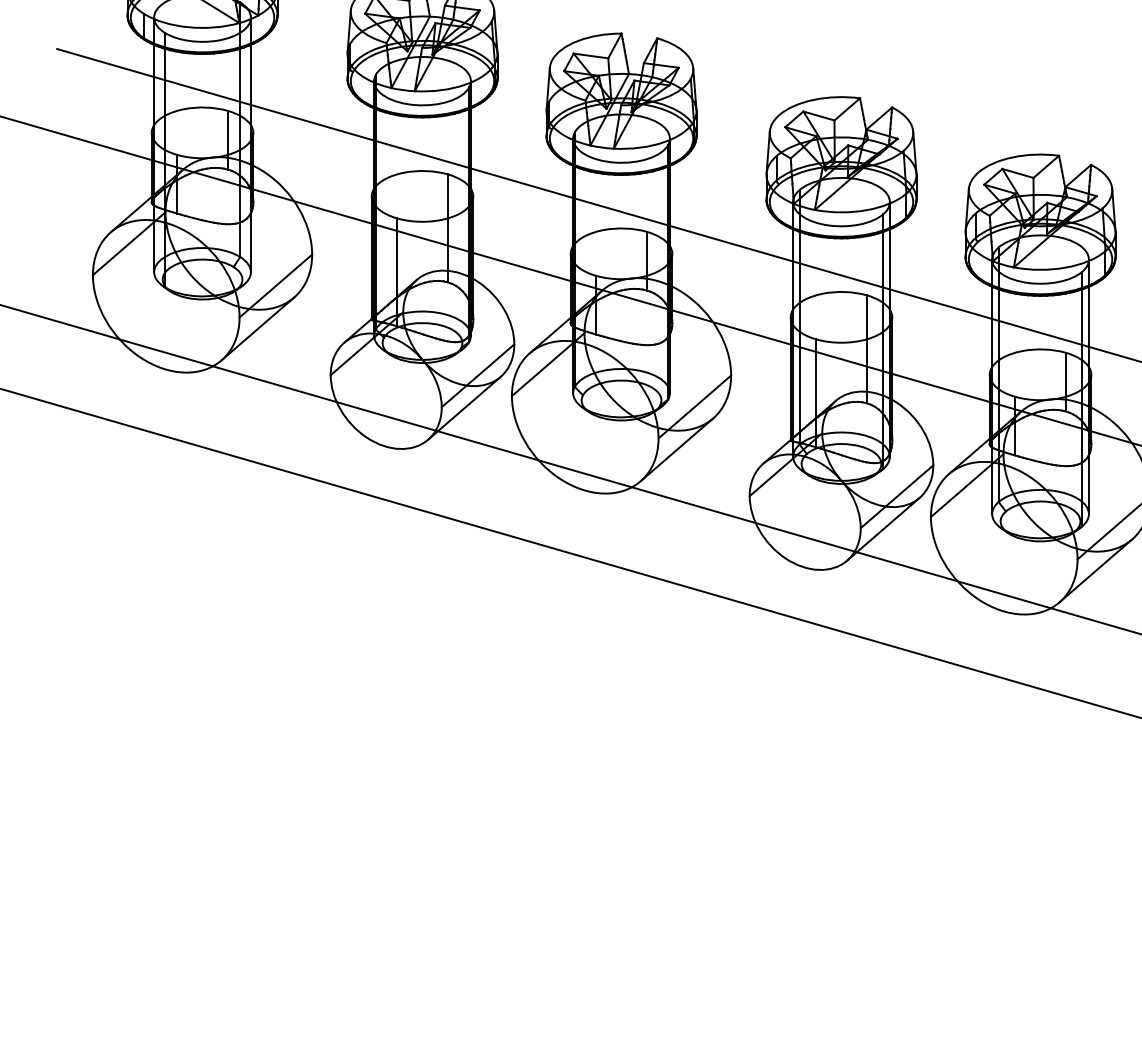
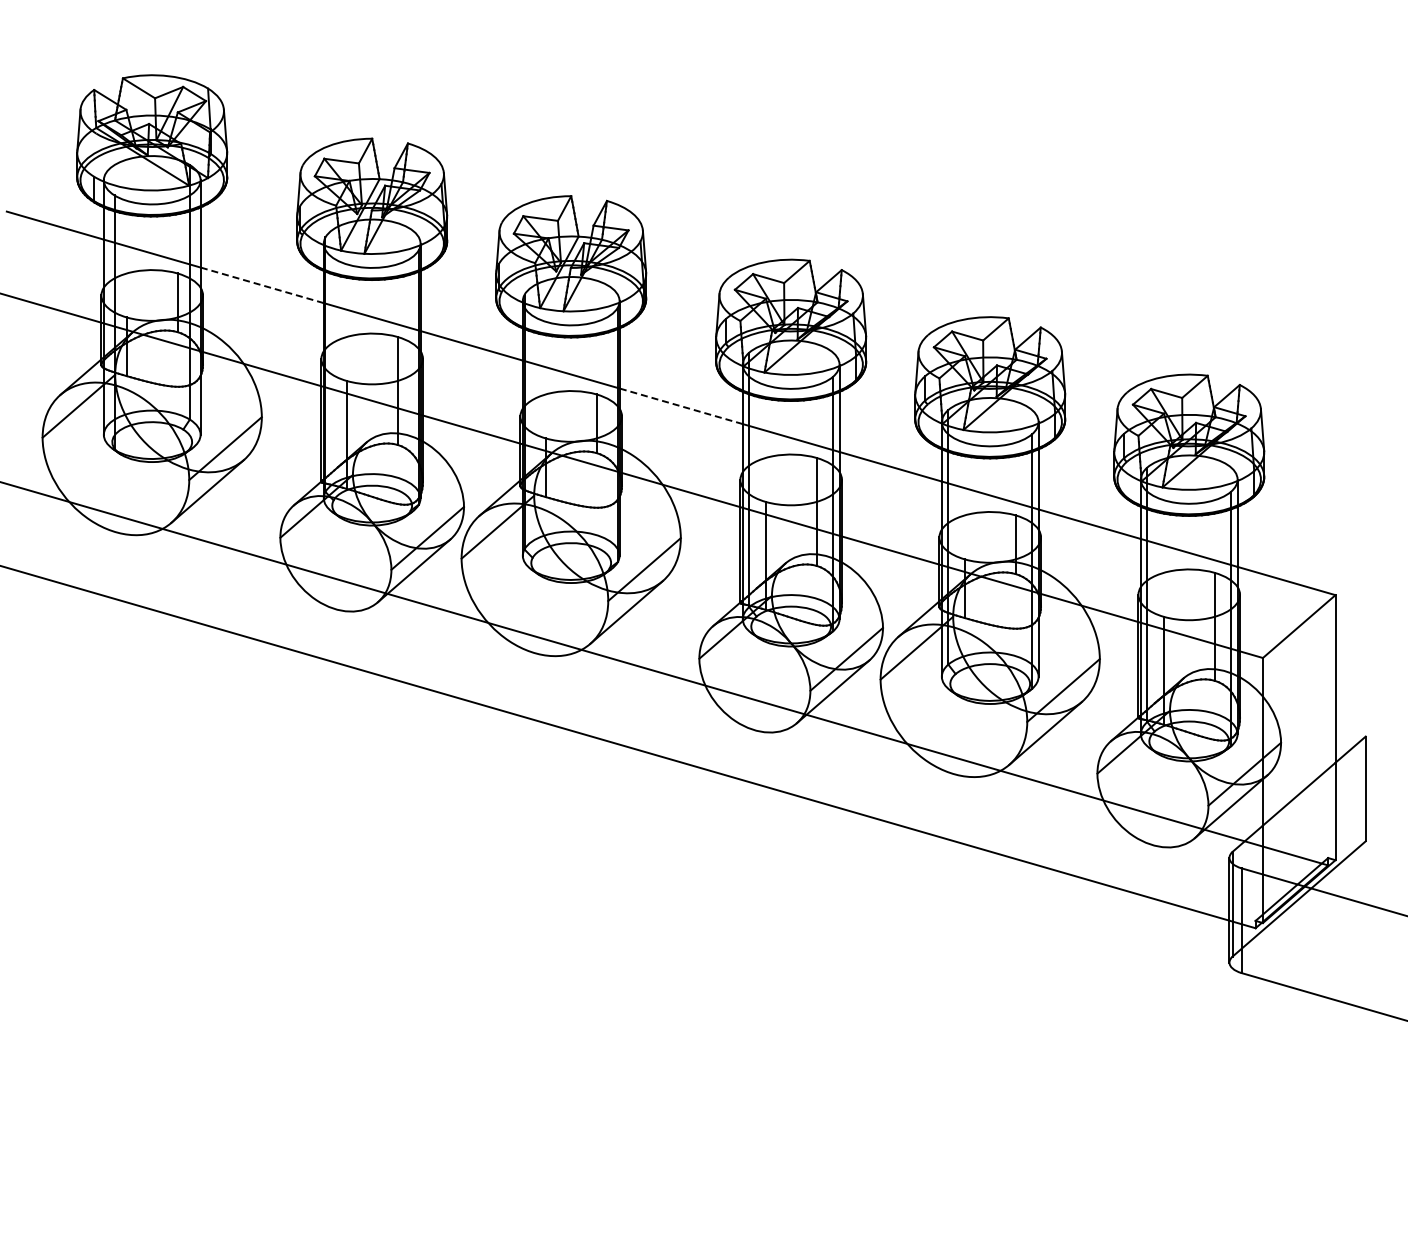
line: (311, 122) -> (261, 285), solid -> dashed
line: (730, 243) -> (680, 406), solid -> dashed

